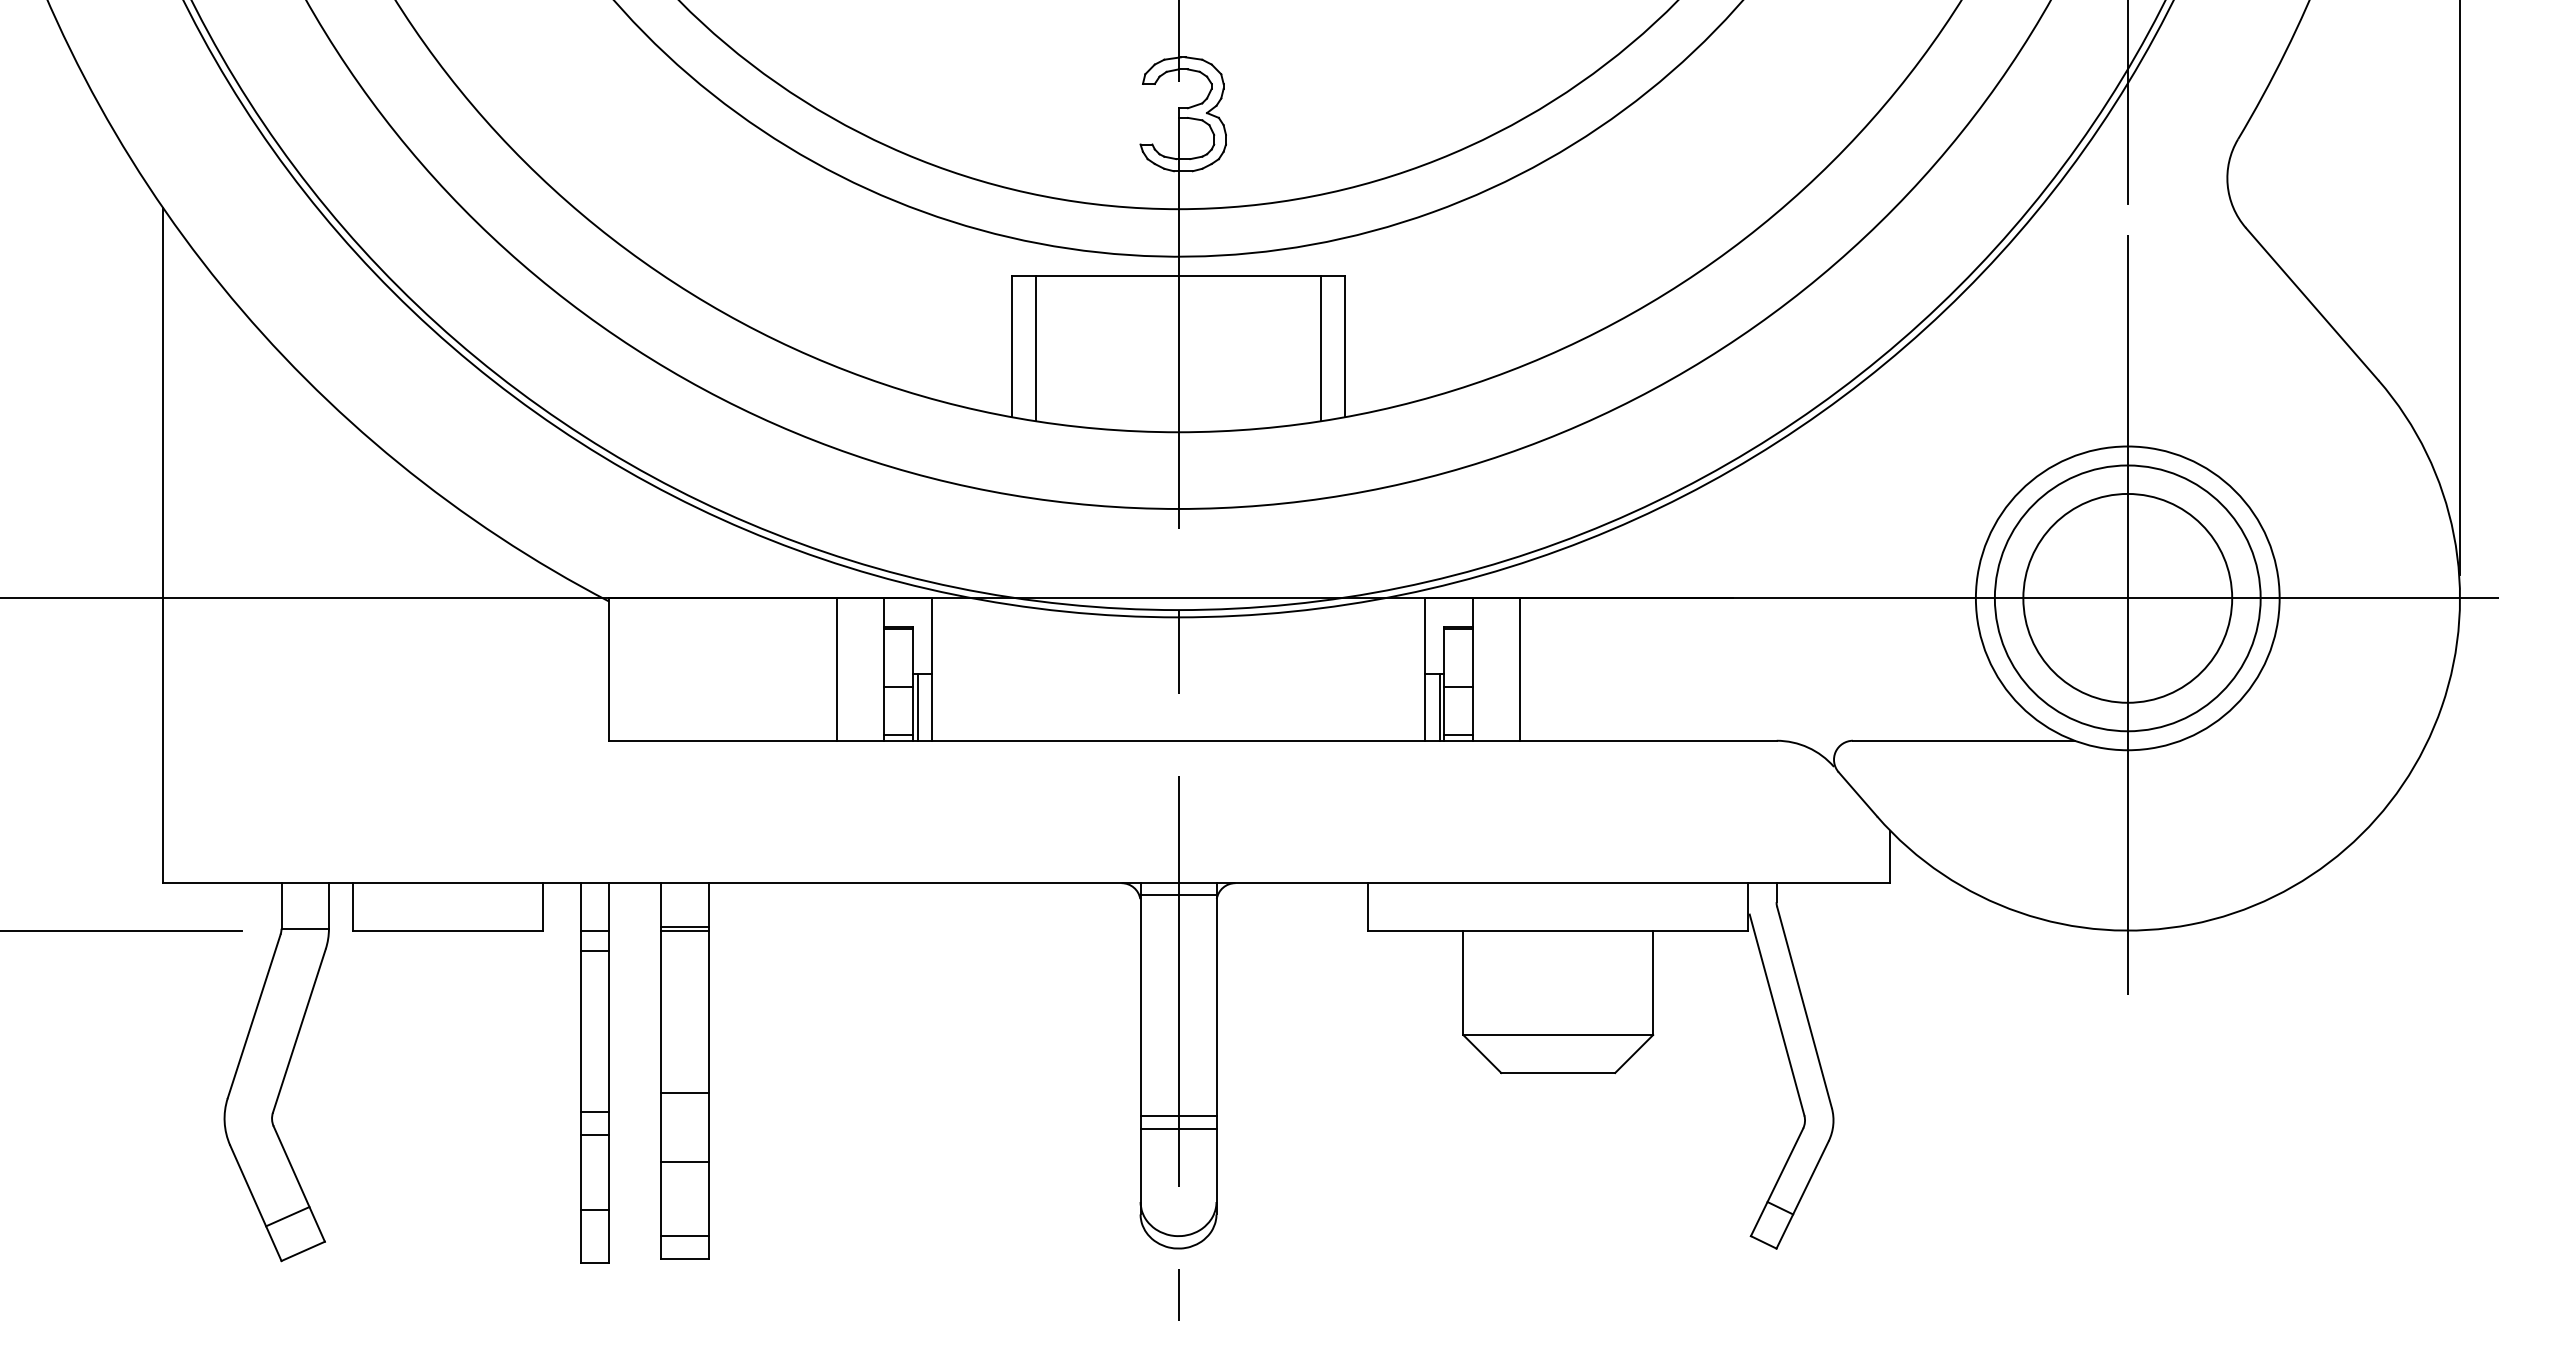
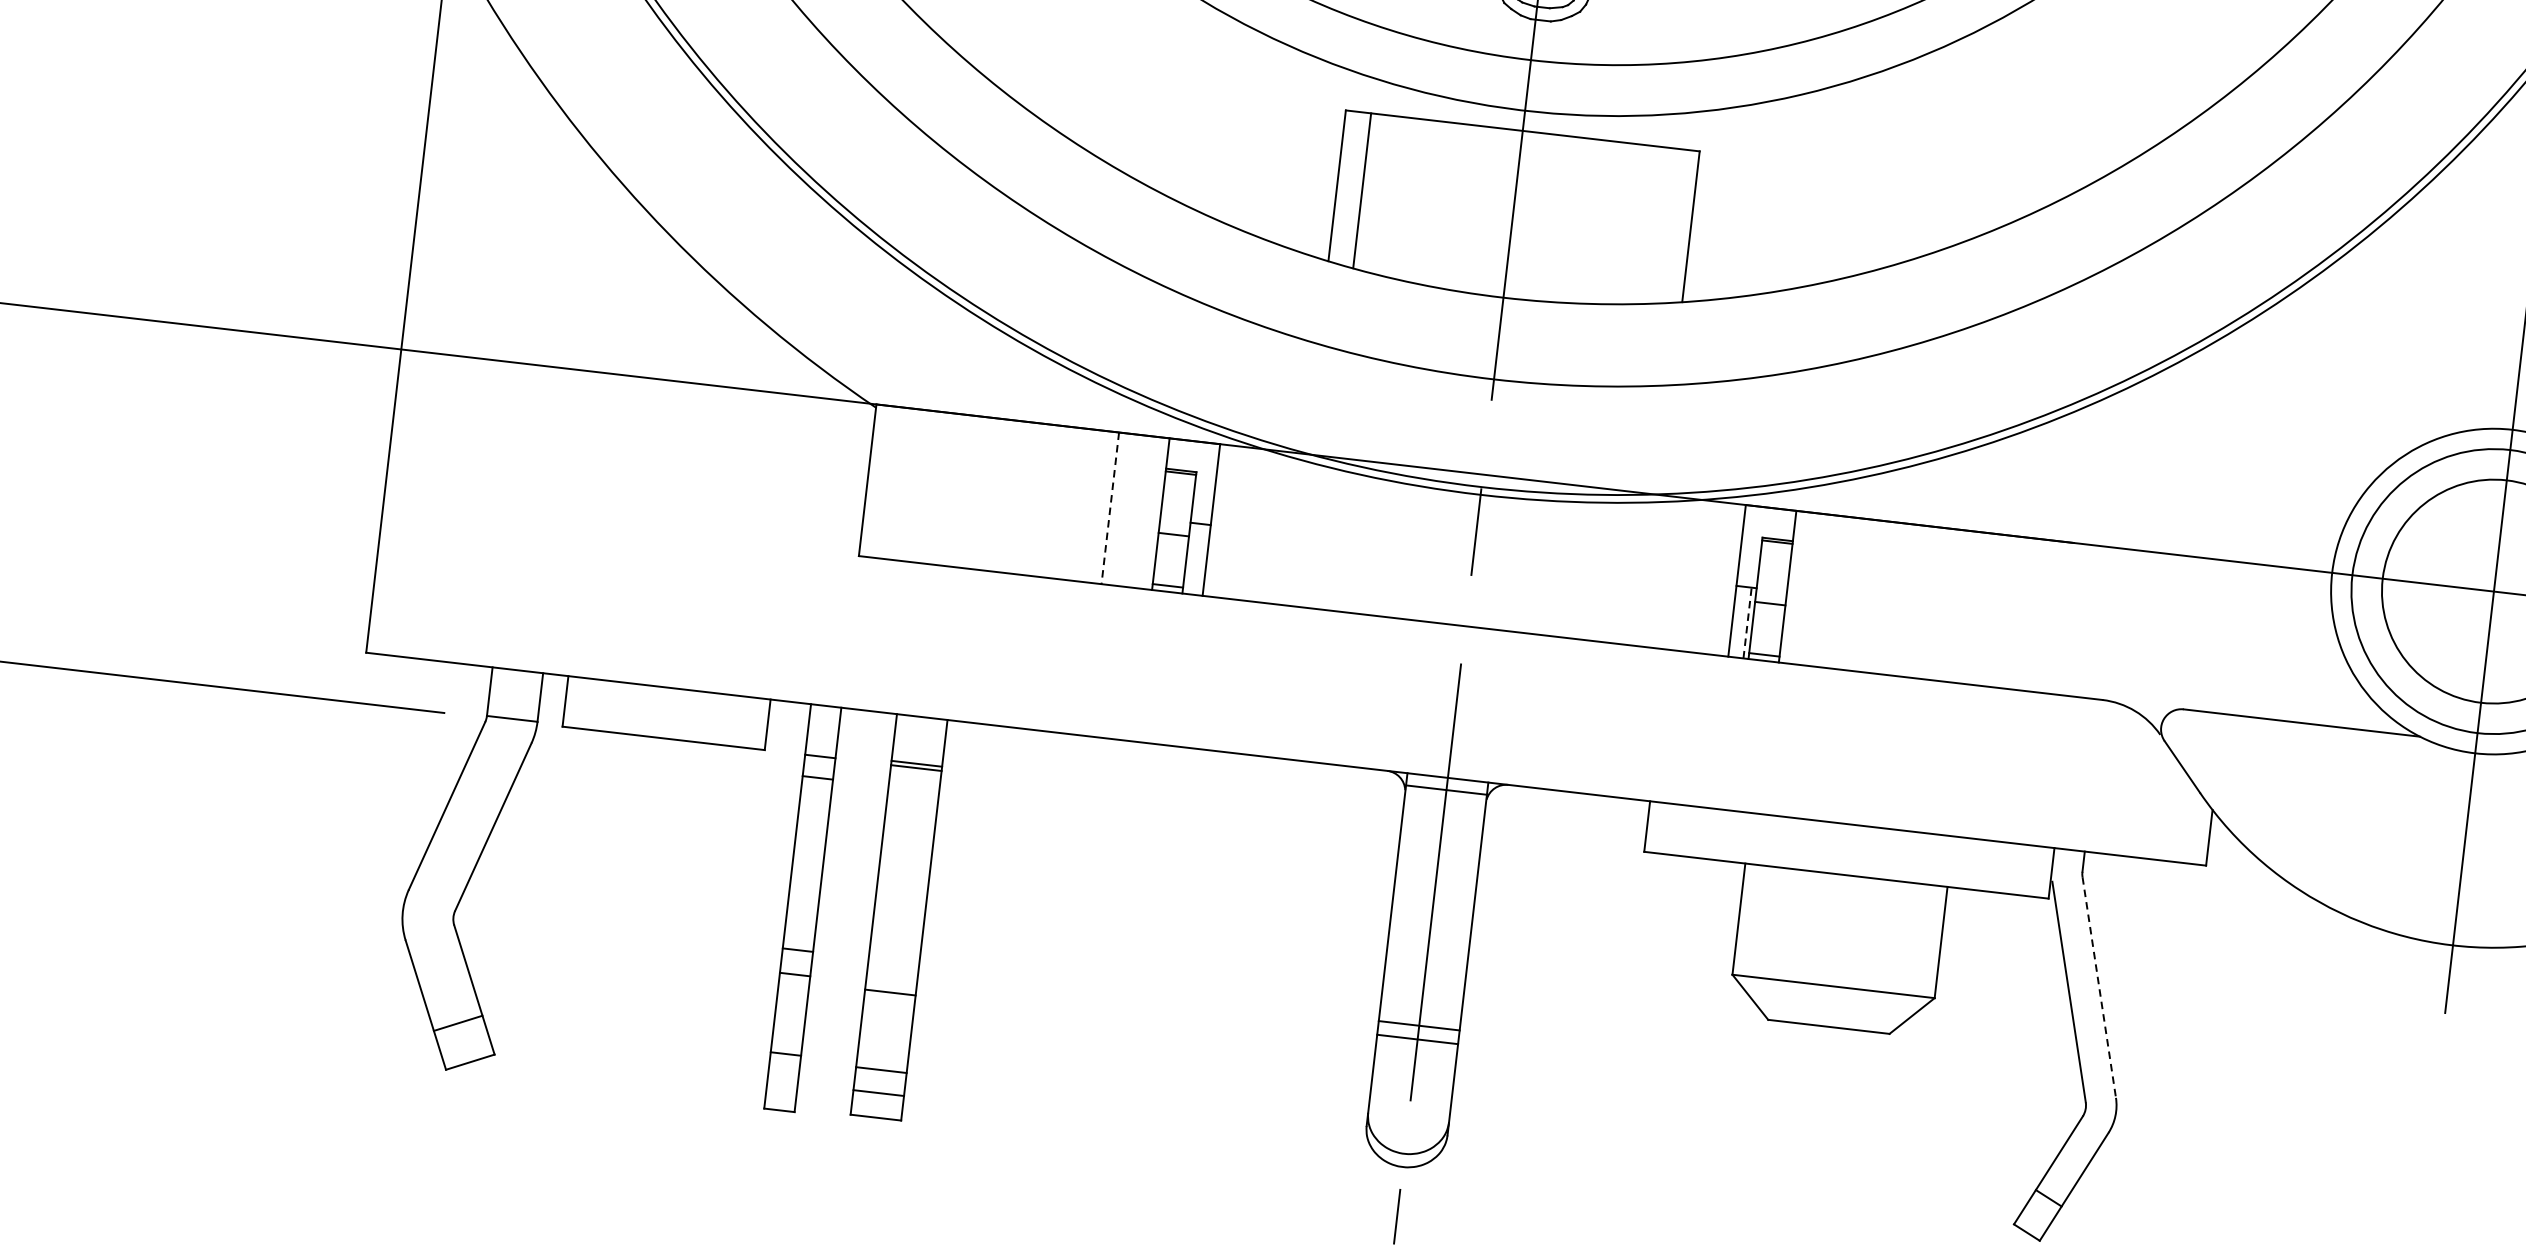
line: (1320, 348) -> (1664, 225), removed
line: (1520, 669) -> (1838, 592), removed
line: (836, 670) -> (1109, 509), solid -> dashed
line: (917, 707) -> (1191, 558), removed
line: (1439, 707) -> (1747, 622), solid -> dashed
line: (1804, 1008) -> (2099, 988), solid -> dashed
line: (684, 1092) -> (889, 992), moved
line: (684, 1161) -> (880, 1069), moved

